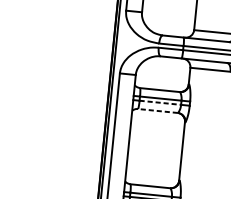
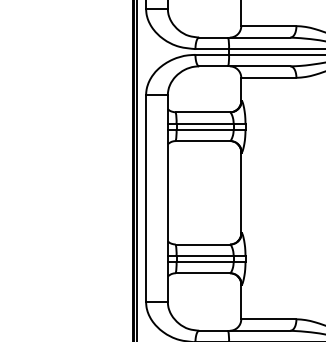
line: (160, 102) -> (205, 129), dashed -> solid
line: (157, 111) -> (202, 141), dashed -> solid

